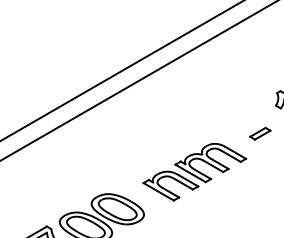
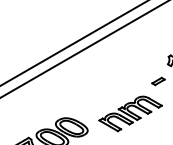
part: (194, 171) -> (130, 113), moved

